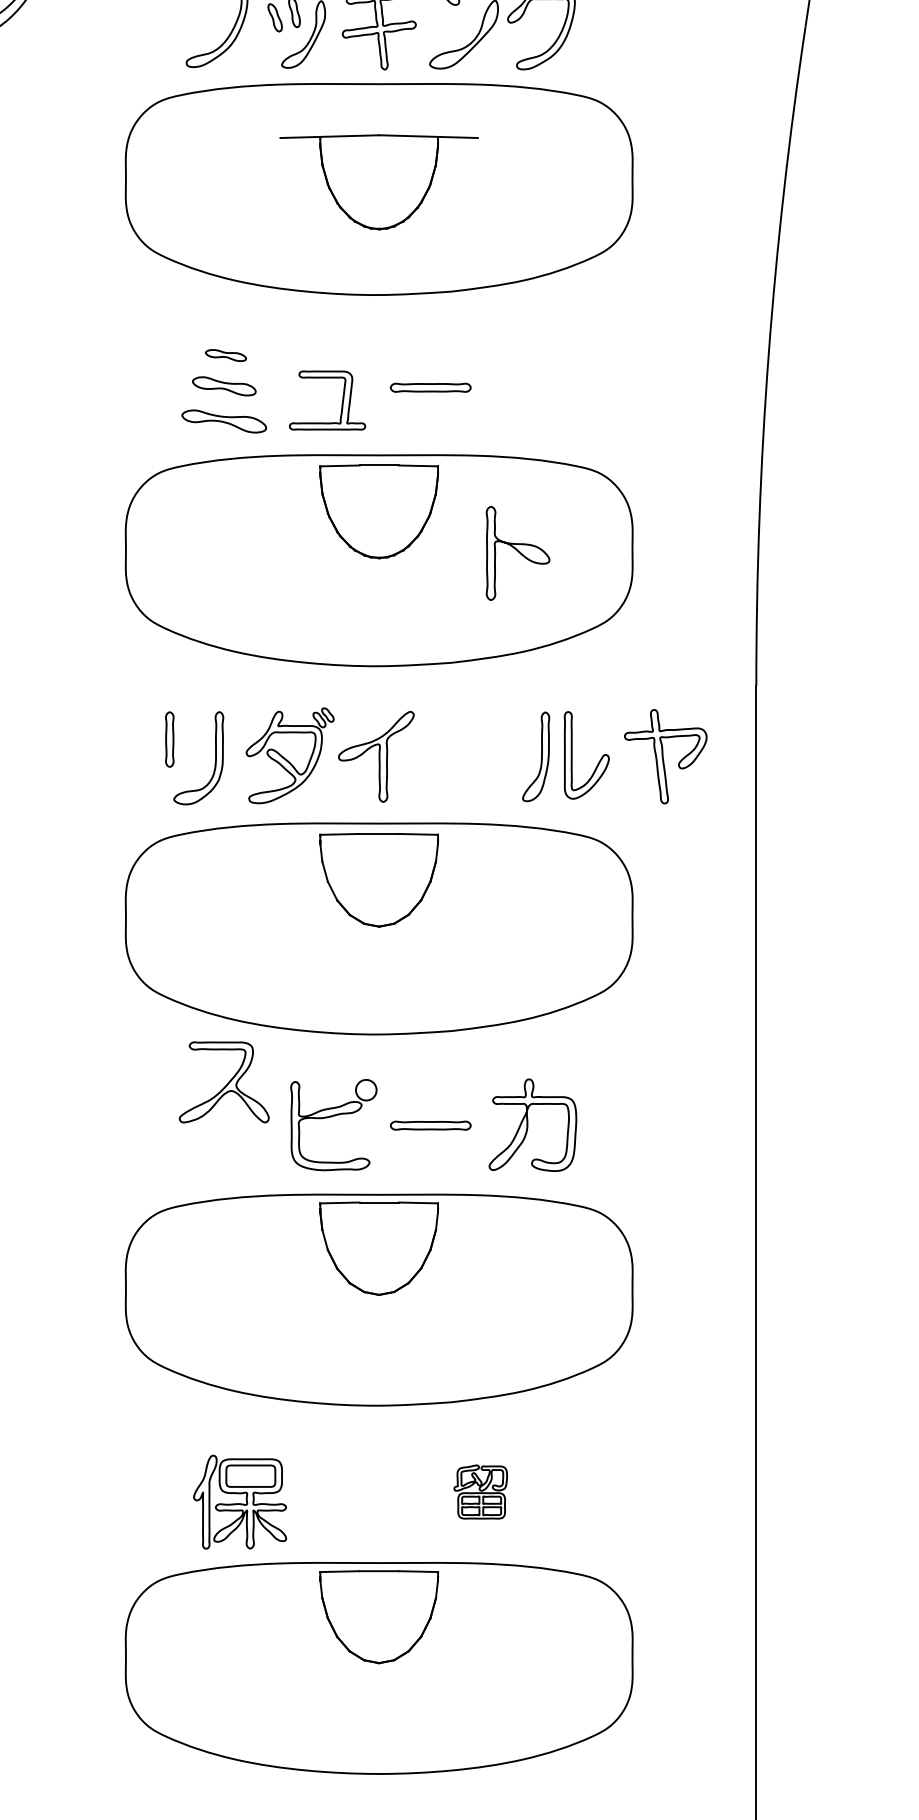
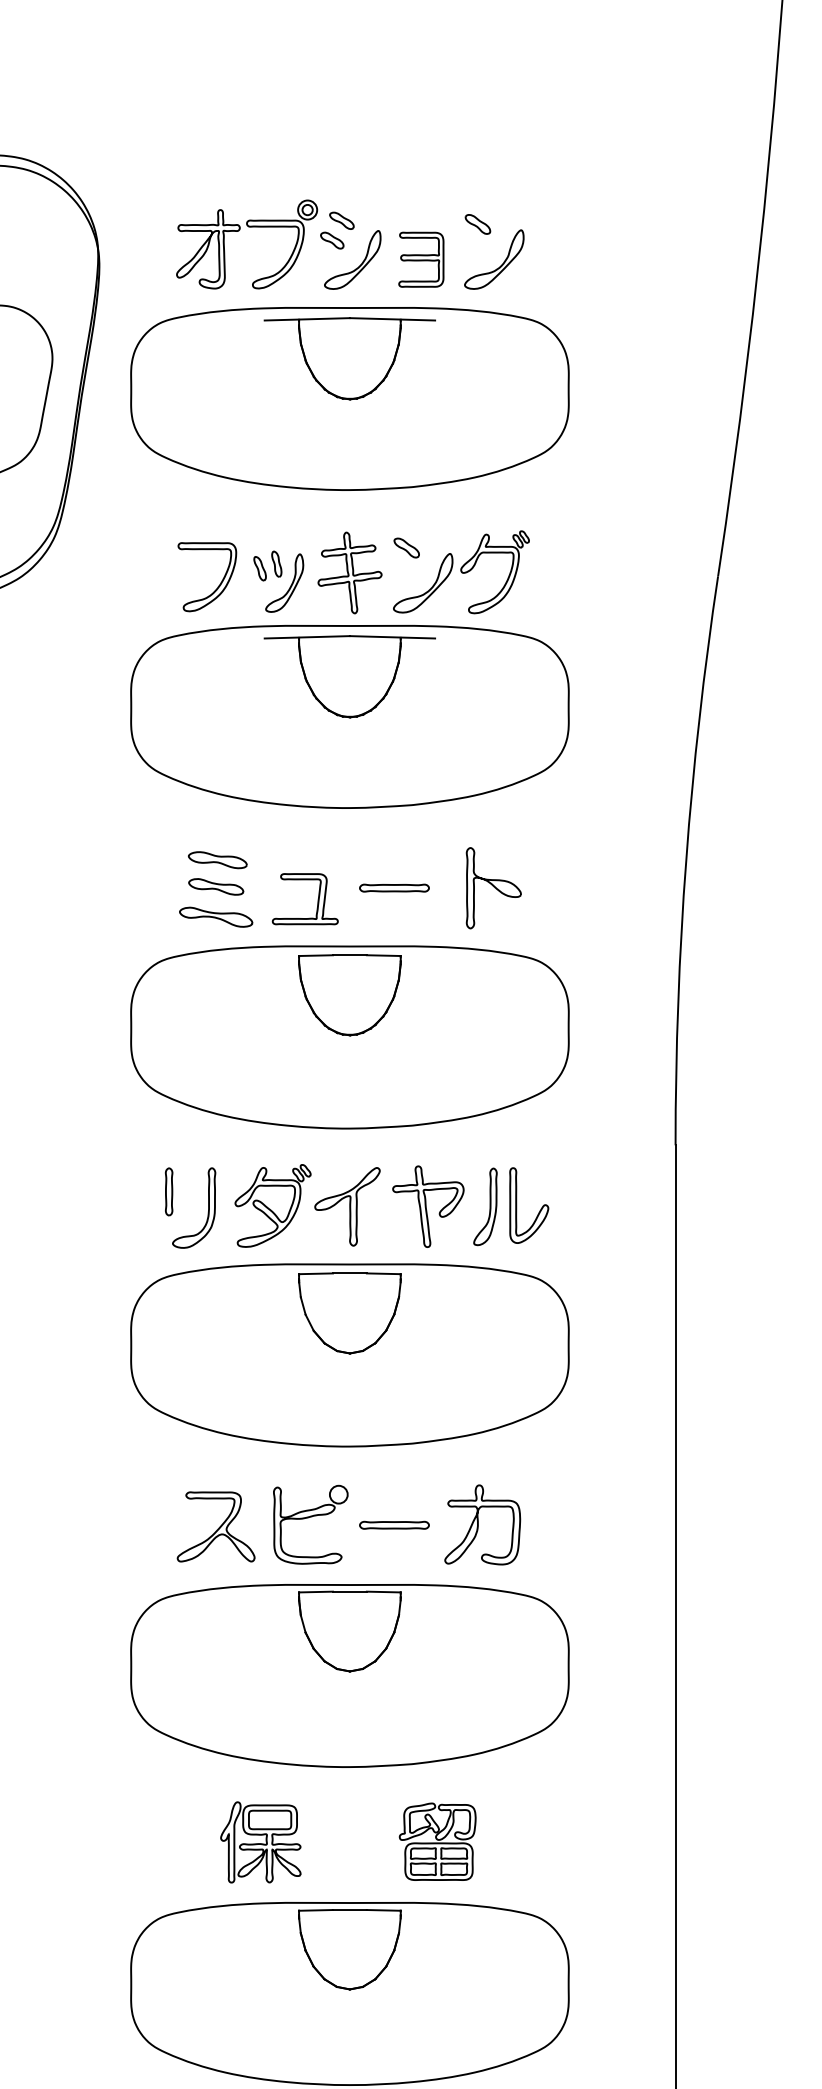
part: (378, 182) -> (349, 676), moved
part: (225, 355) -> (217, 860), size x1.67
part: (517, 553) -> (493, 888), moved
part: (665, 756) -> (428, 1206), moved
part: (223, 1081) -> (215, 1526), moved
part: (480, 1491) -> (437, 1841), size x1.67
part: (239, 1502) -> (260, 1842), moved

